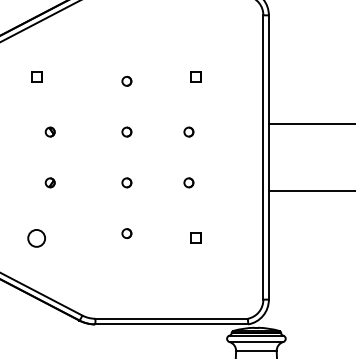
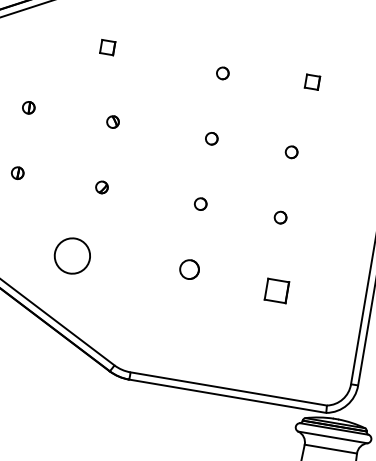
circle: (126, 233) -> (189, 269), size x1.6
circle: (36, 237) -> (72, 254), size x1.6
part: (195, 237) -> (277, 289), size x1.6

